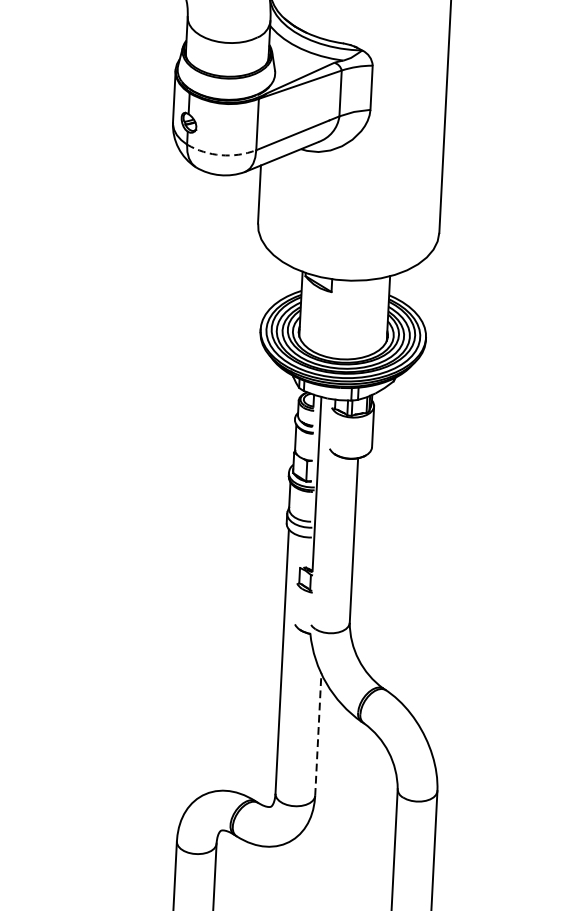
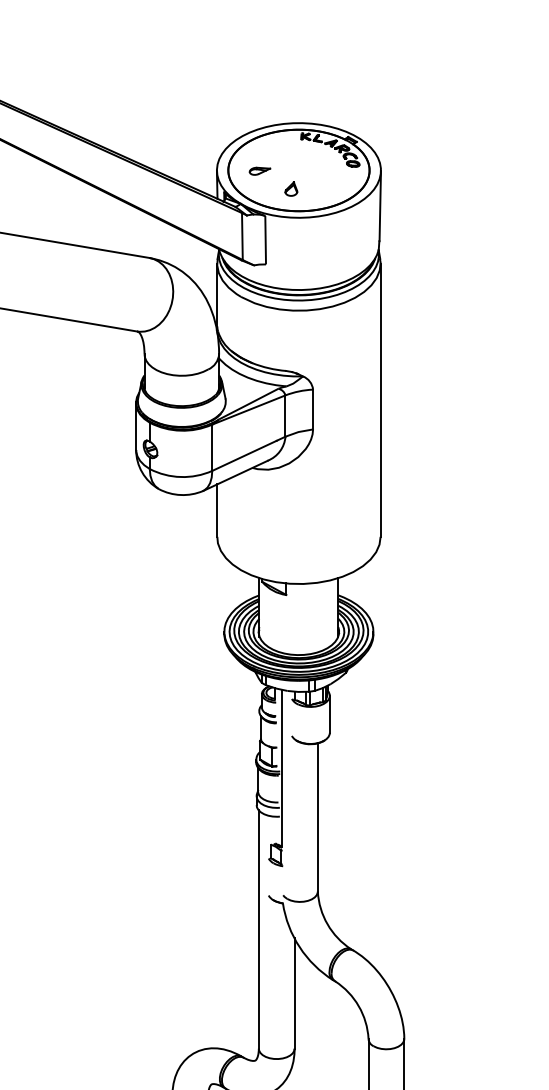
arc: (220, 155) -> (180, 477), dashed -> solid
line: (318, 733) -> (294, 992), dashed -> solid

